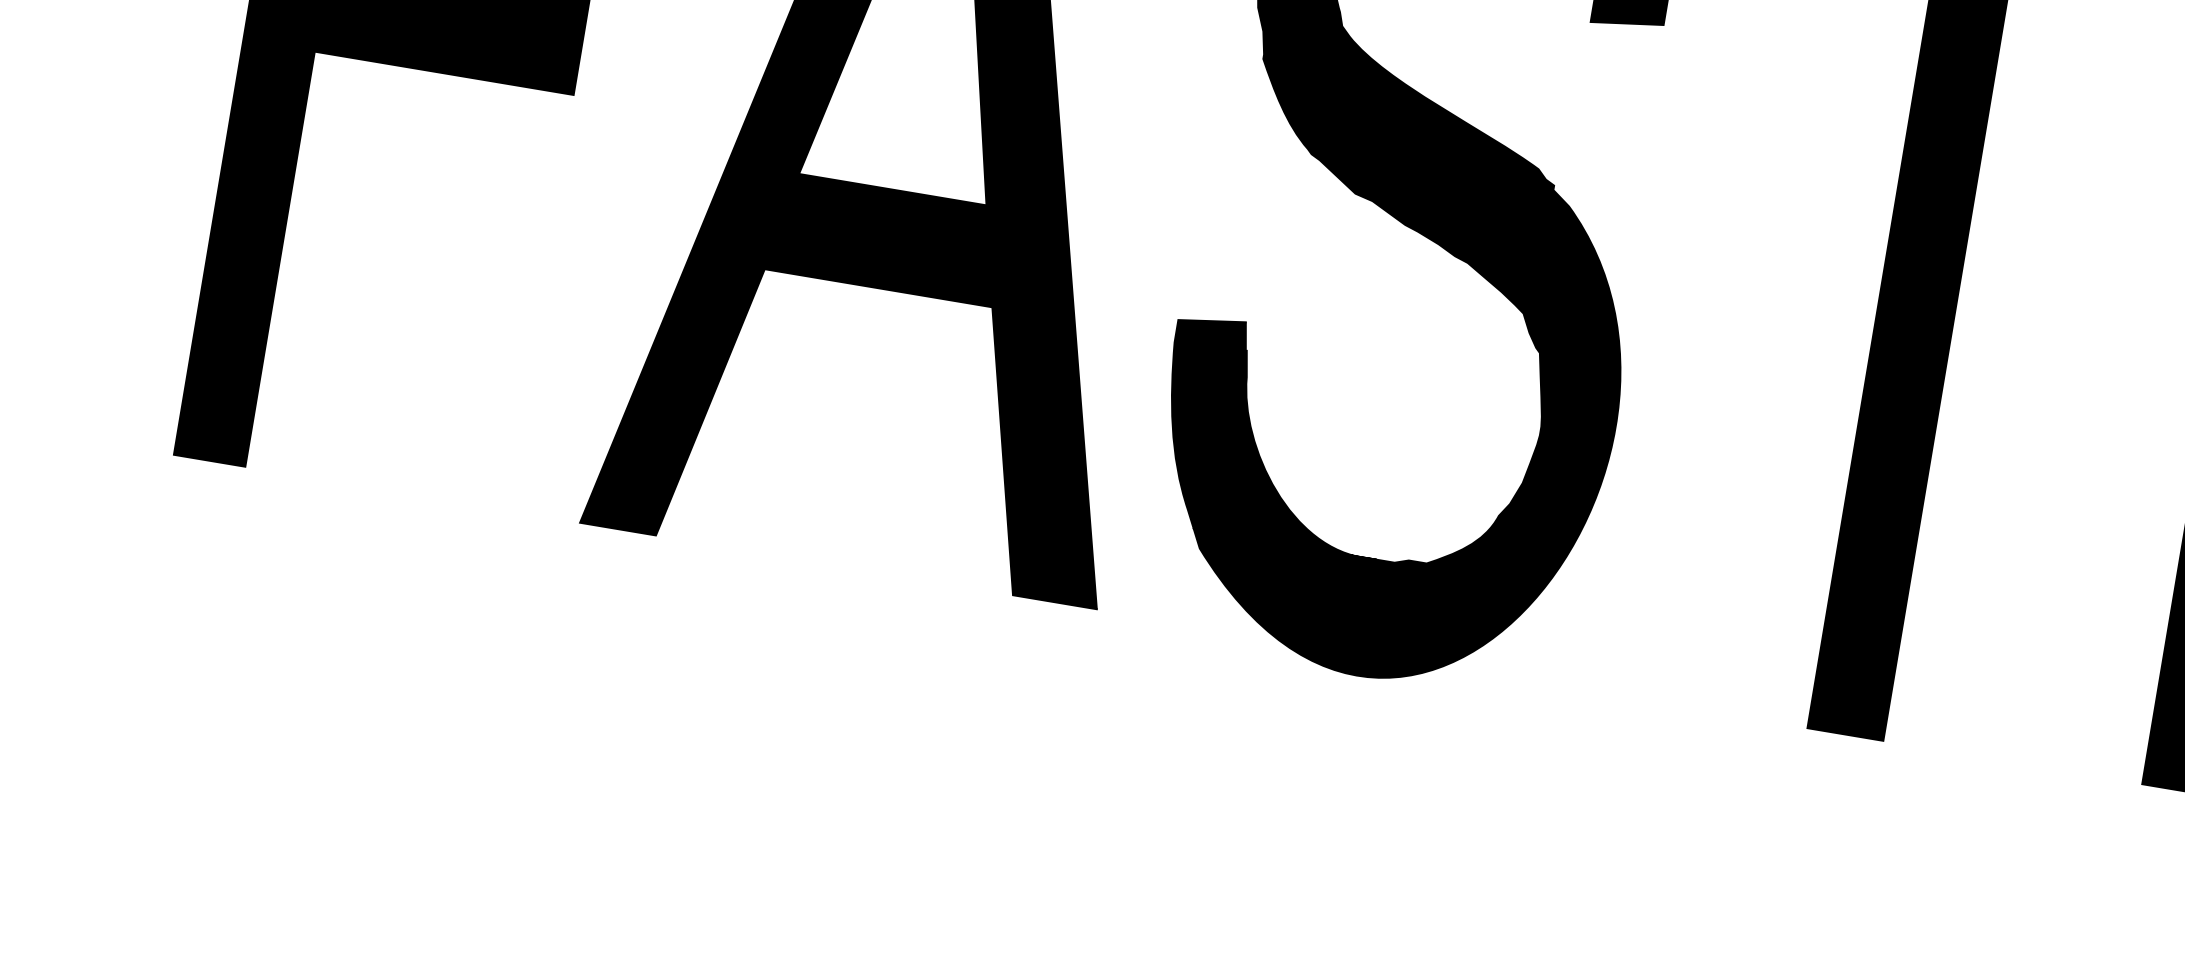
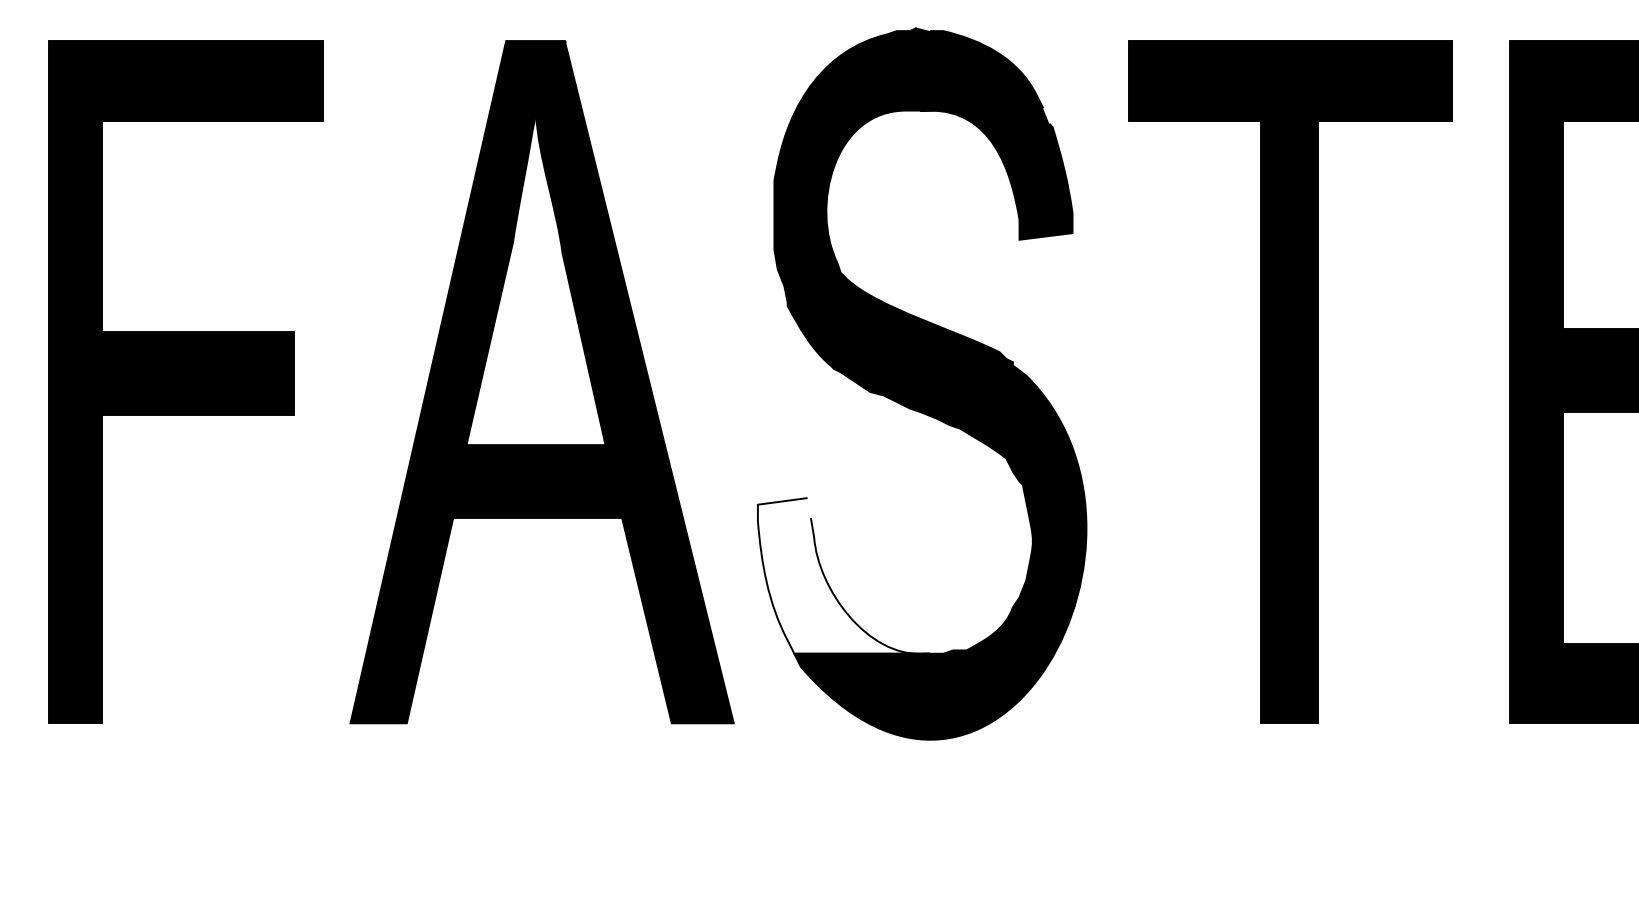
fill: (1277, 434) -> (843, 575), removed

